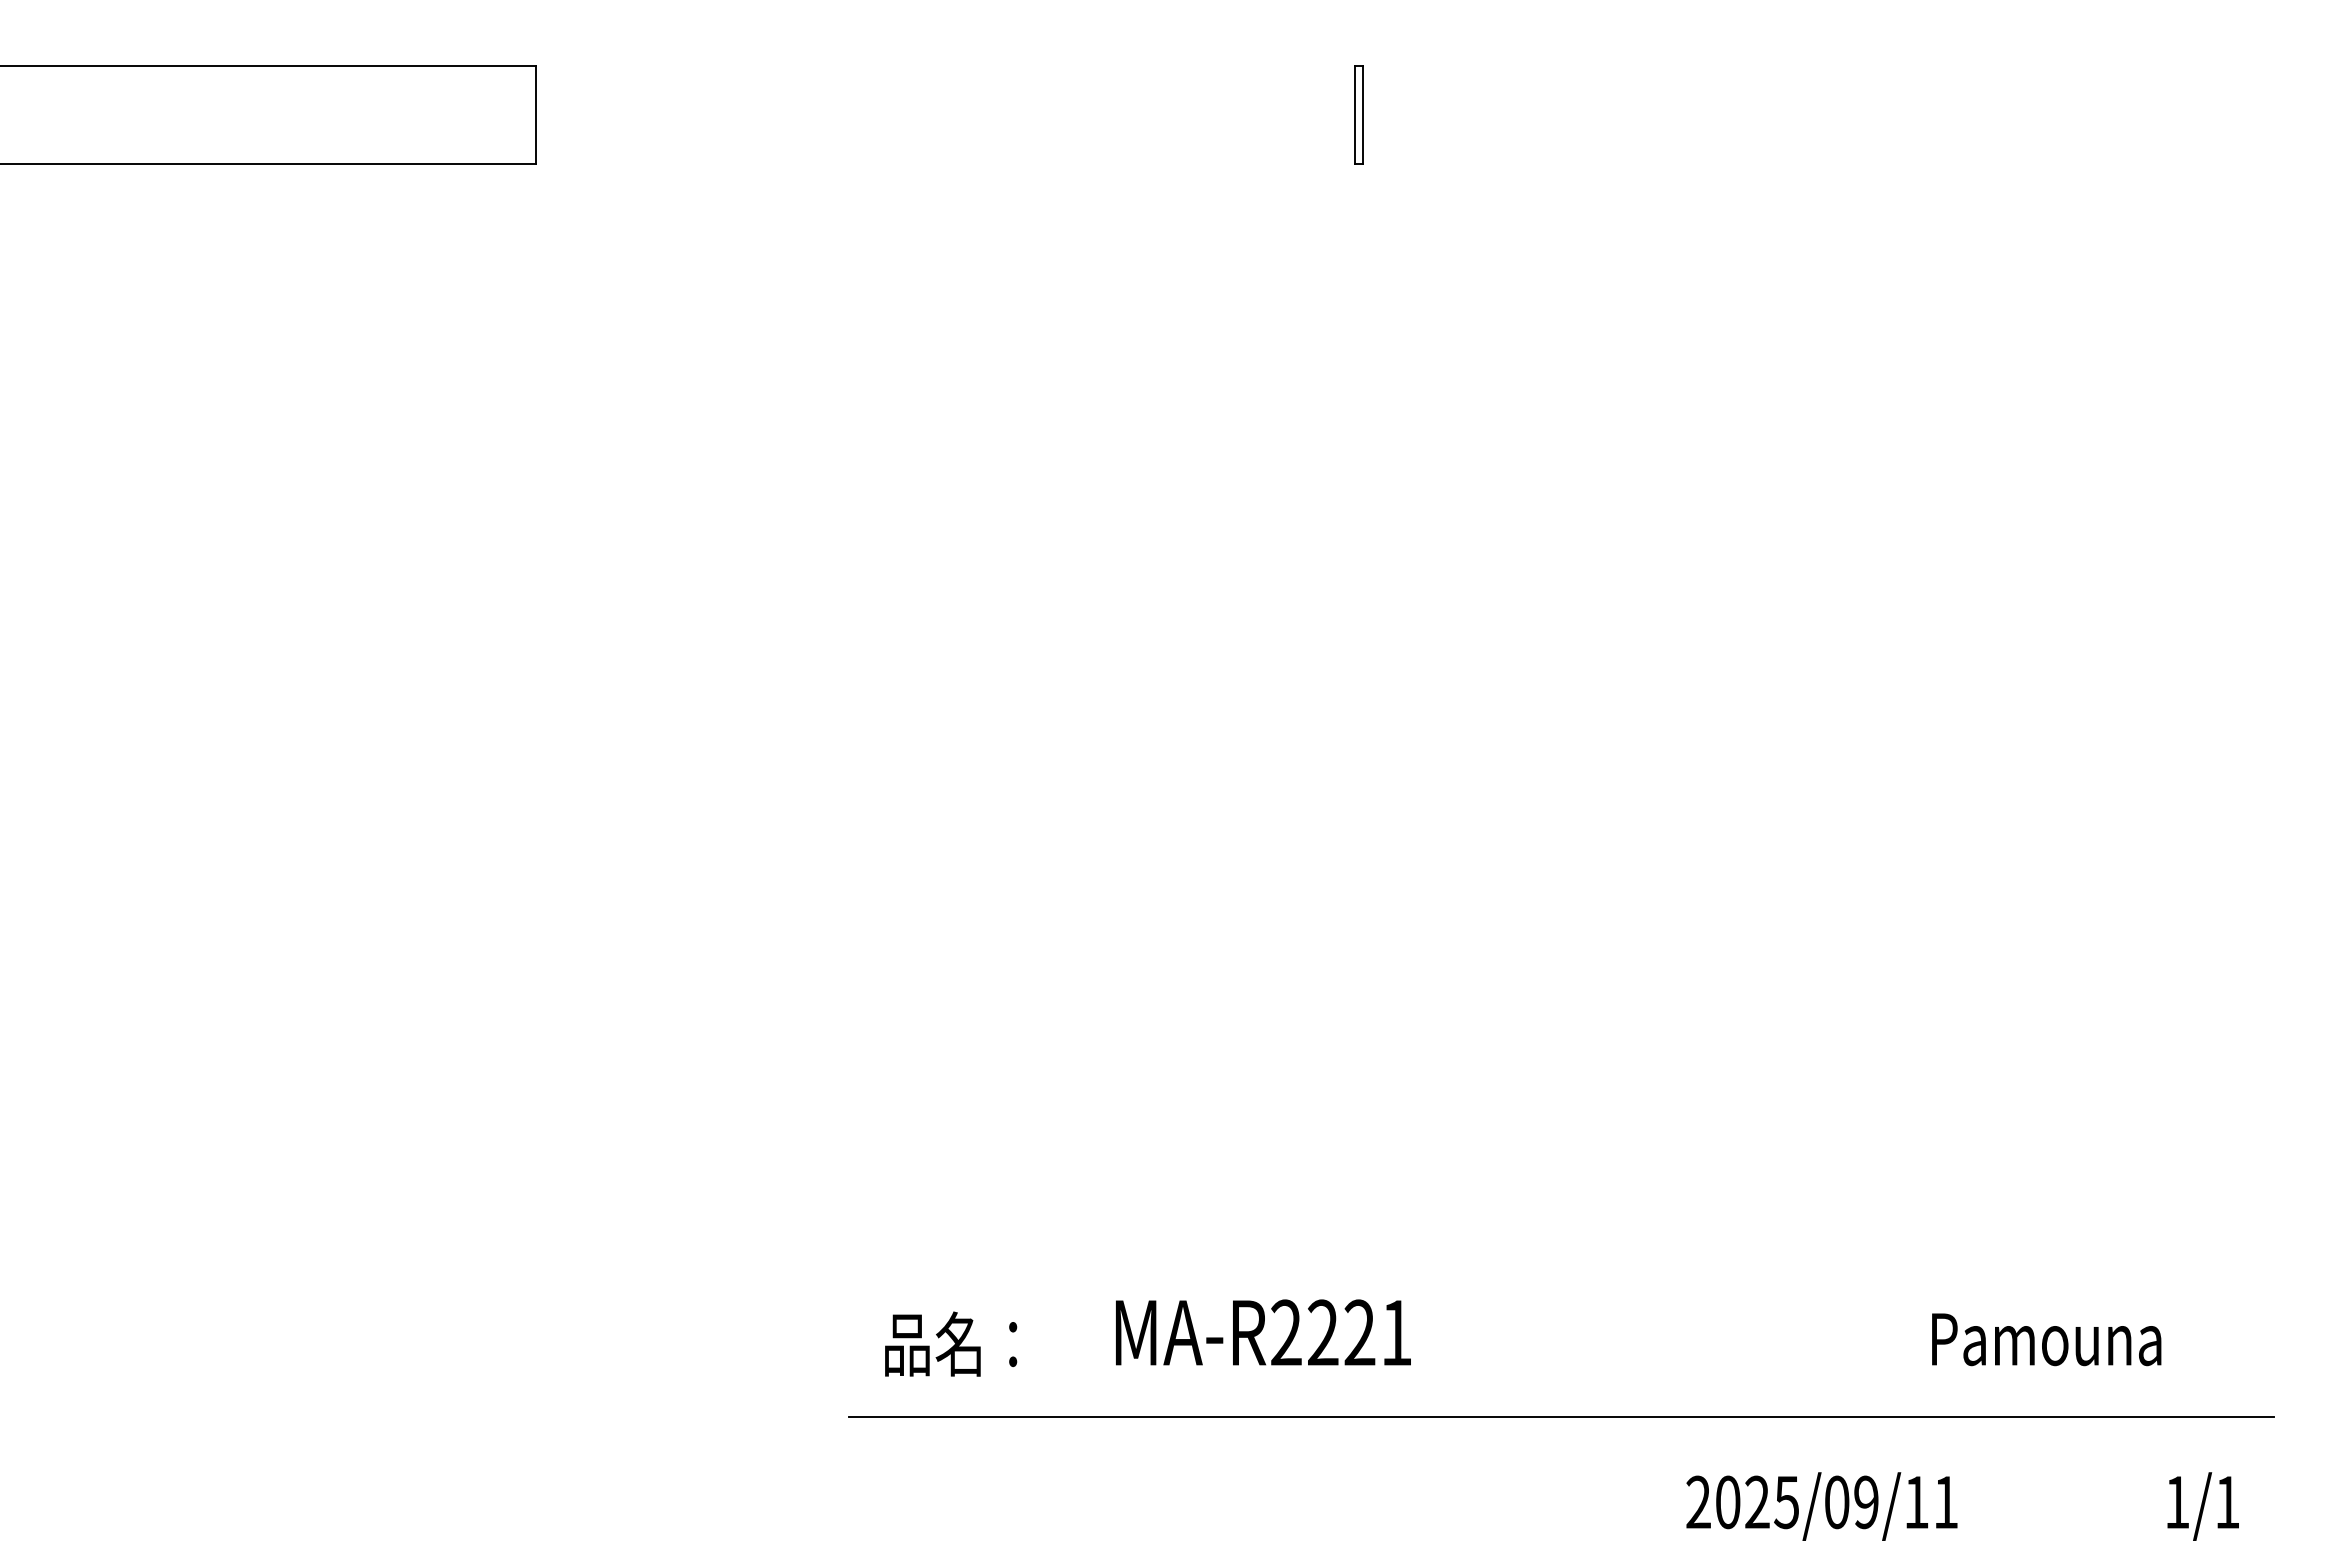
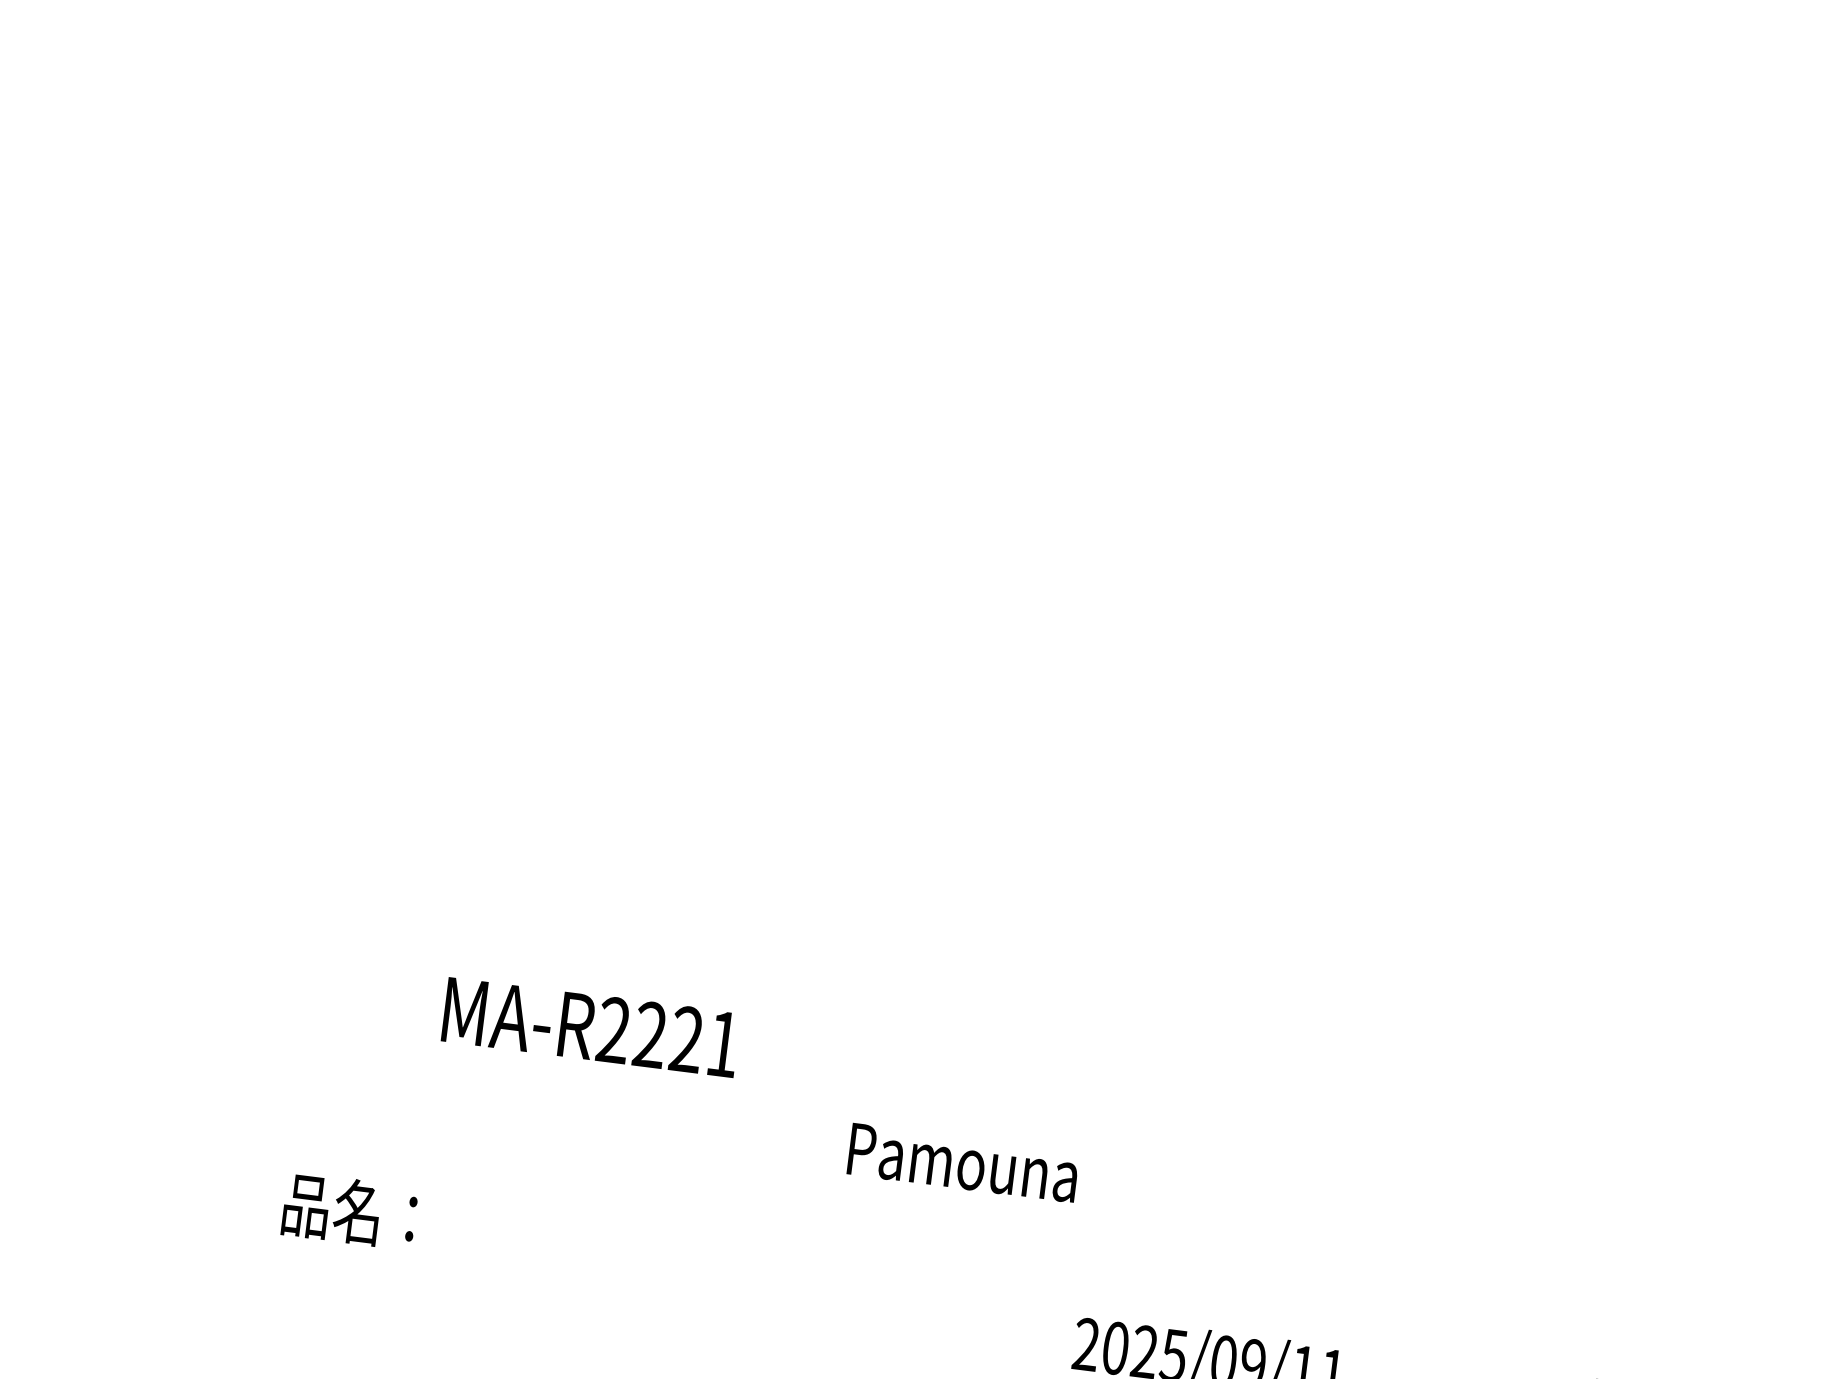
text: (1263, 1332) -> (591, 1027), moved
text: (2046, 1339) -> (963, 1162), moved
text: (951, 1343) -> (350, 1210), moved
line: (1561, 1417) -> (961, 1243), removed

